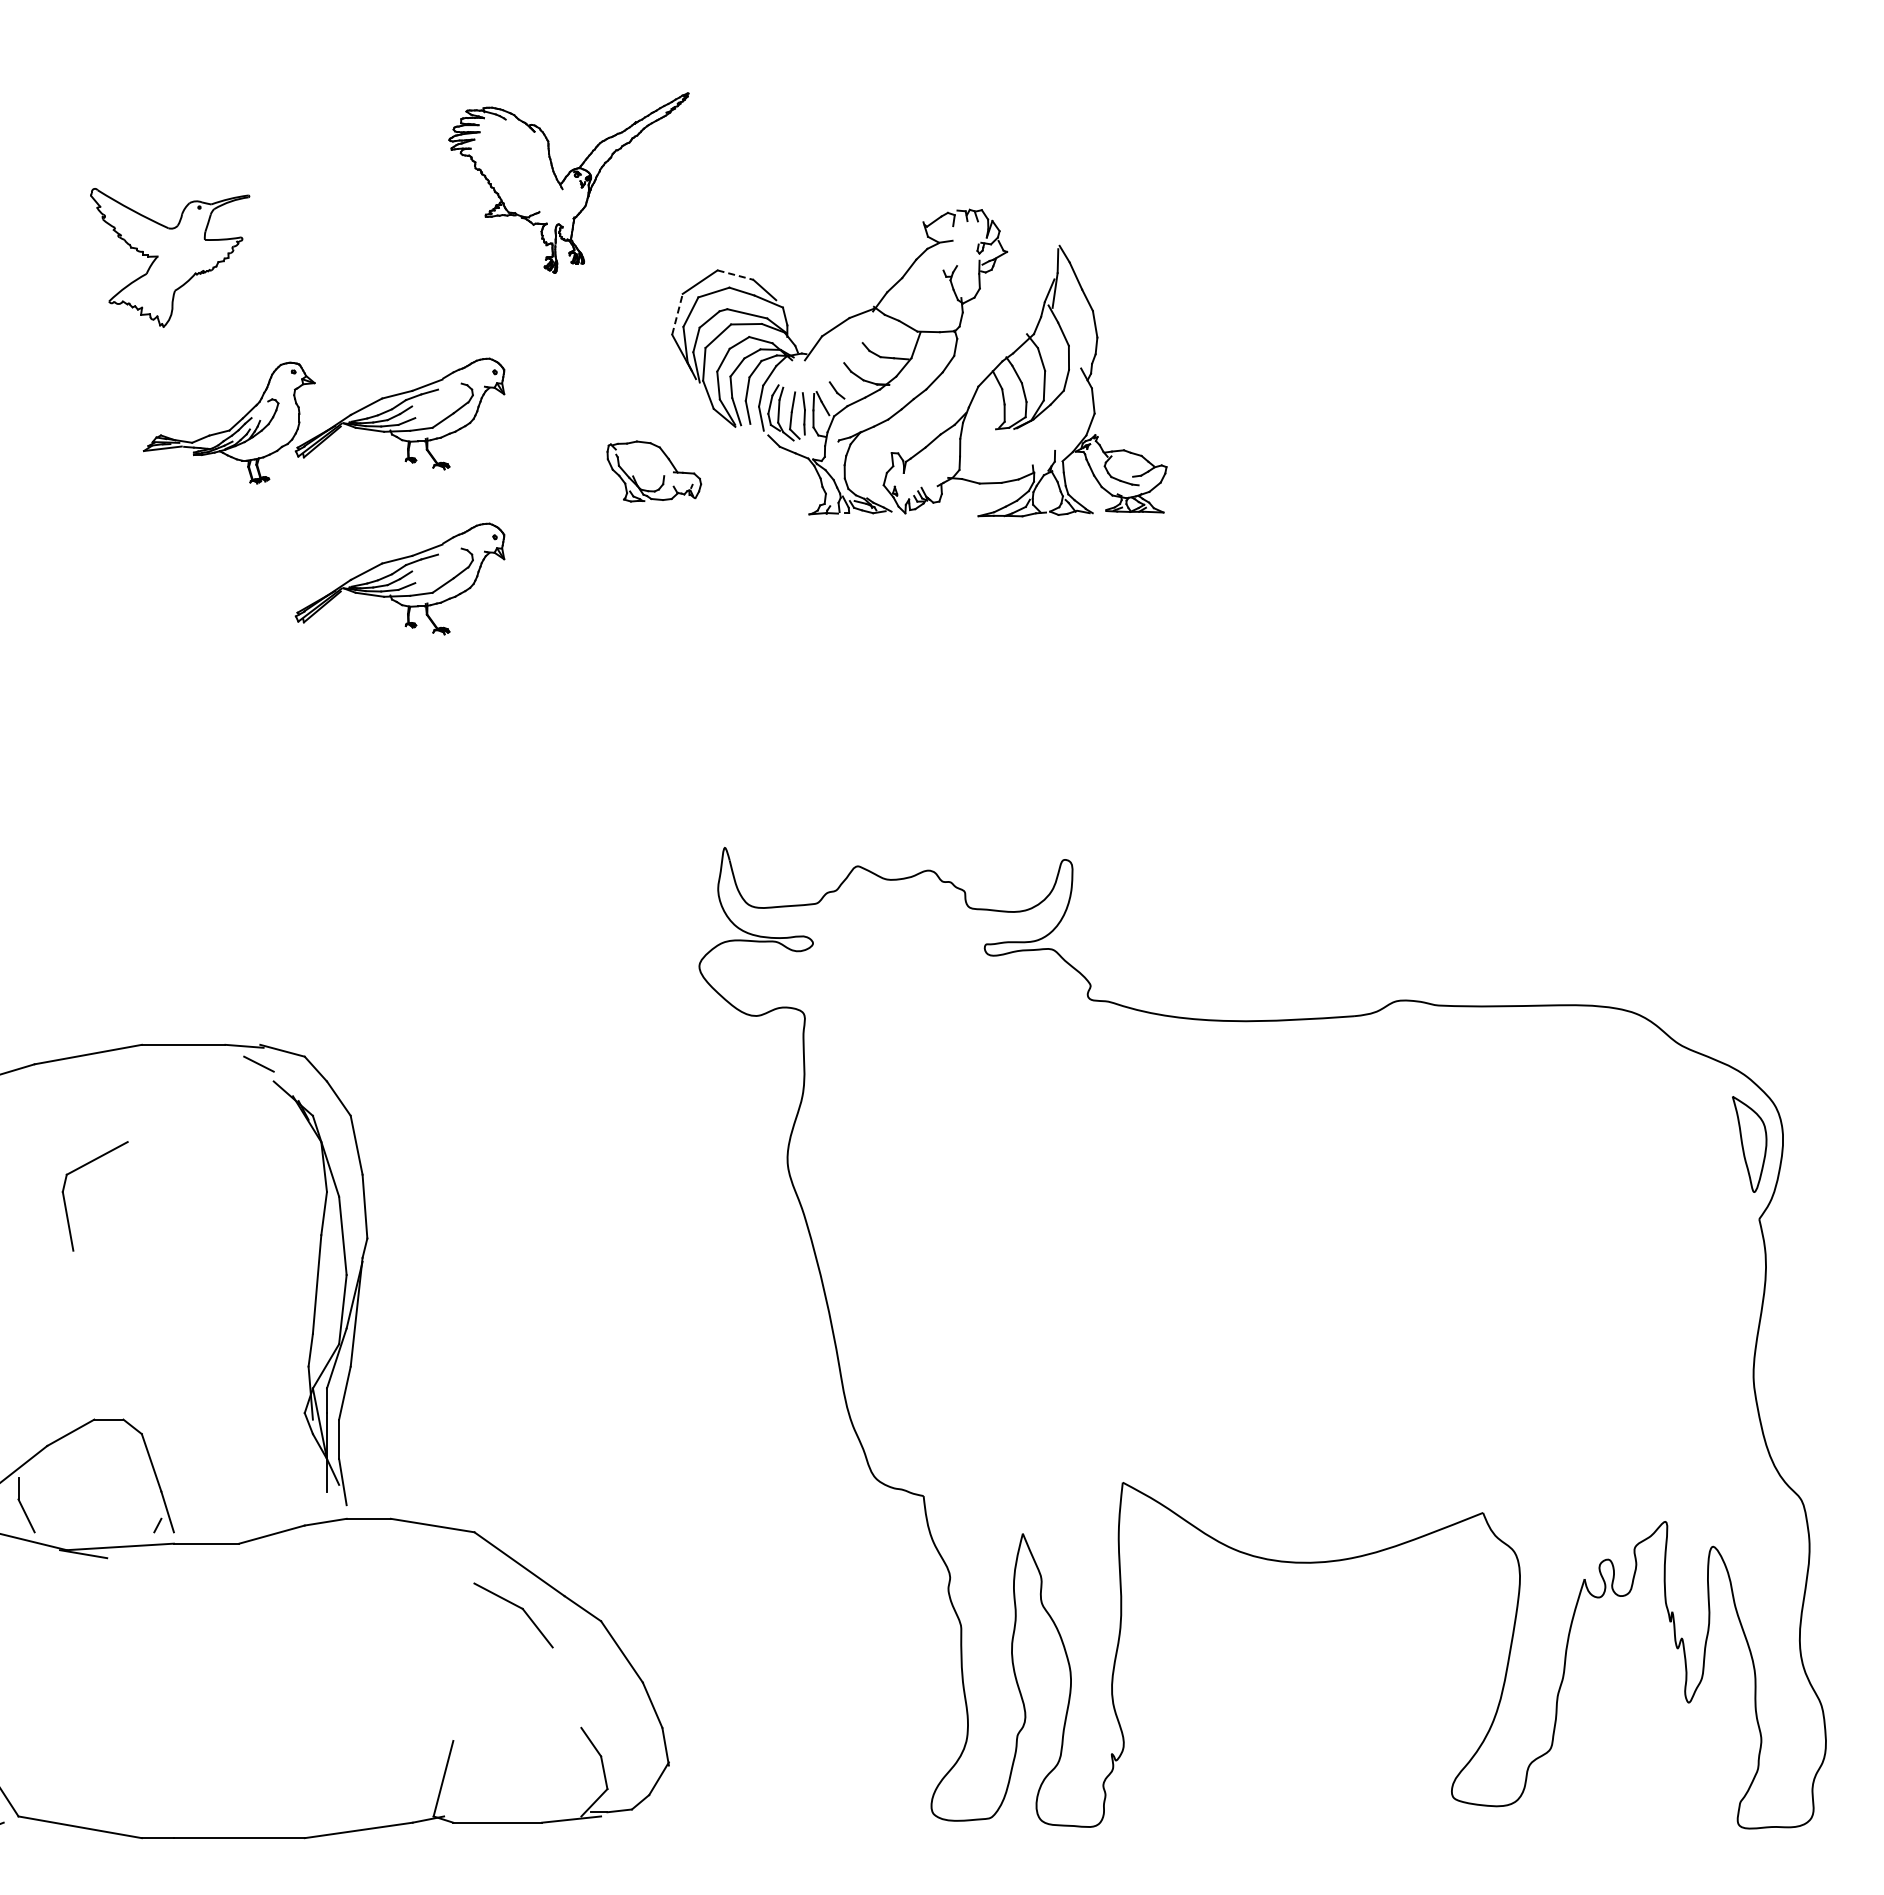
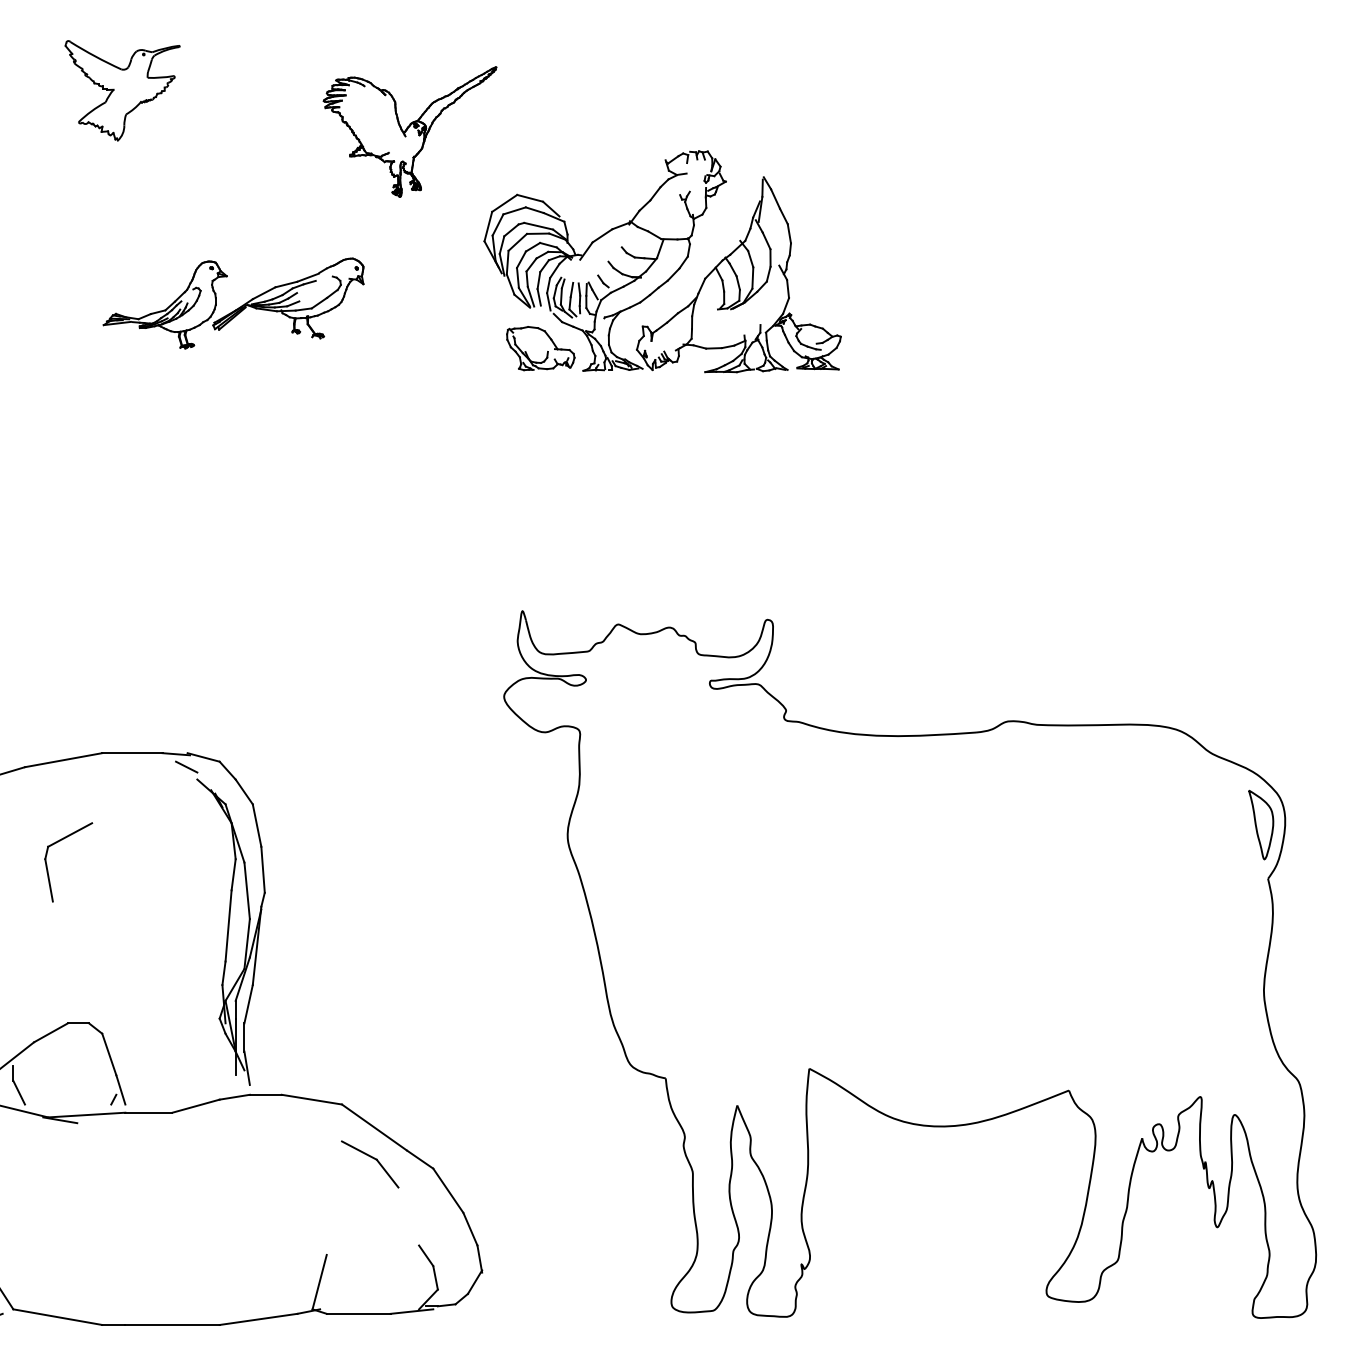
part: (170, 257) -> (122, 90), moved
line: (735, 275) -> (530, 198), dashed -> solid
line: (677, 313) -> (488, 226), dashed -> solid
part: (663, 475) -> (547, 351), moved
part: (399, 578) -> (287, 417), removed

